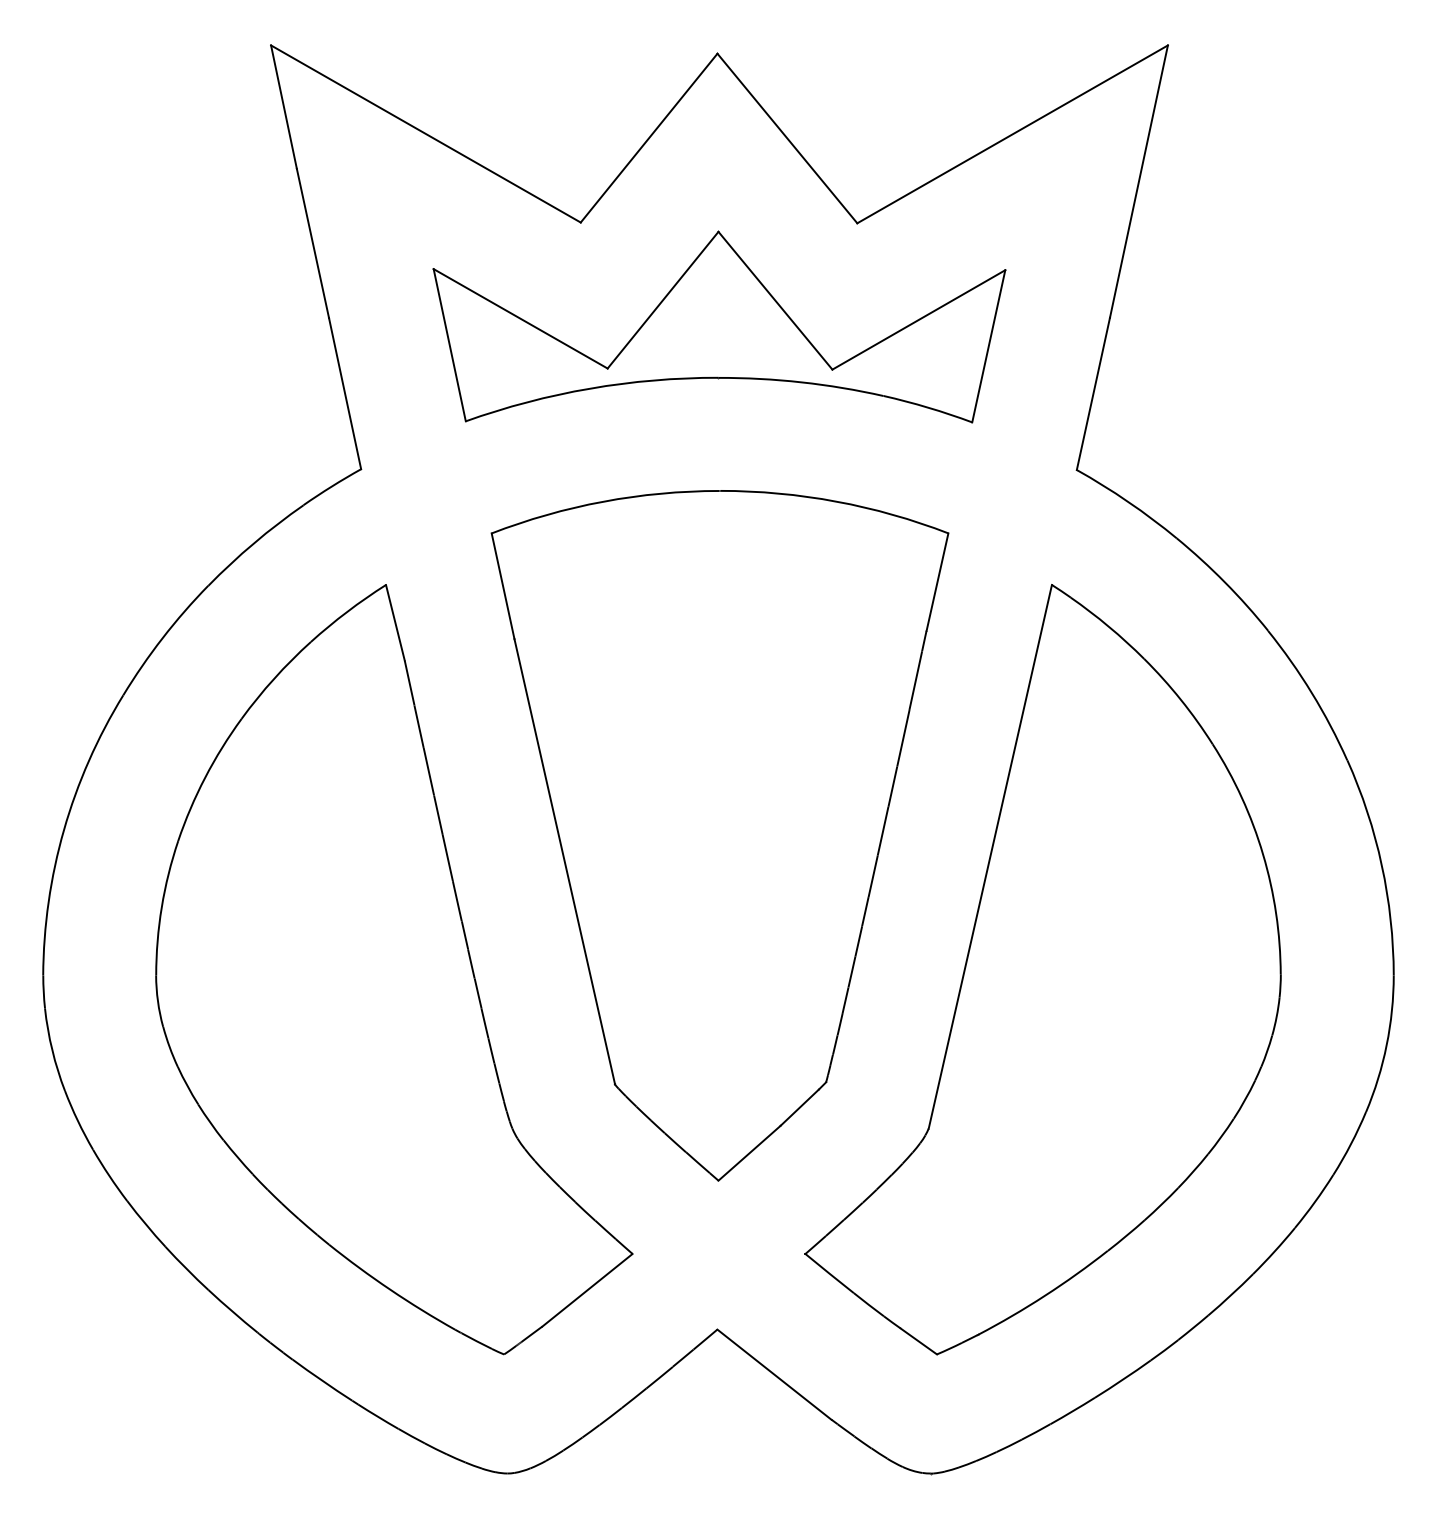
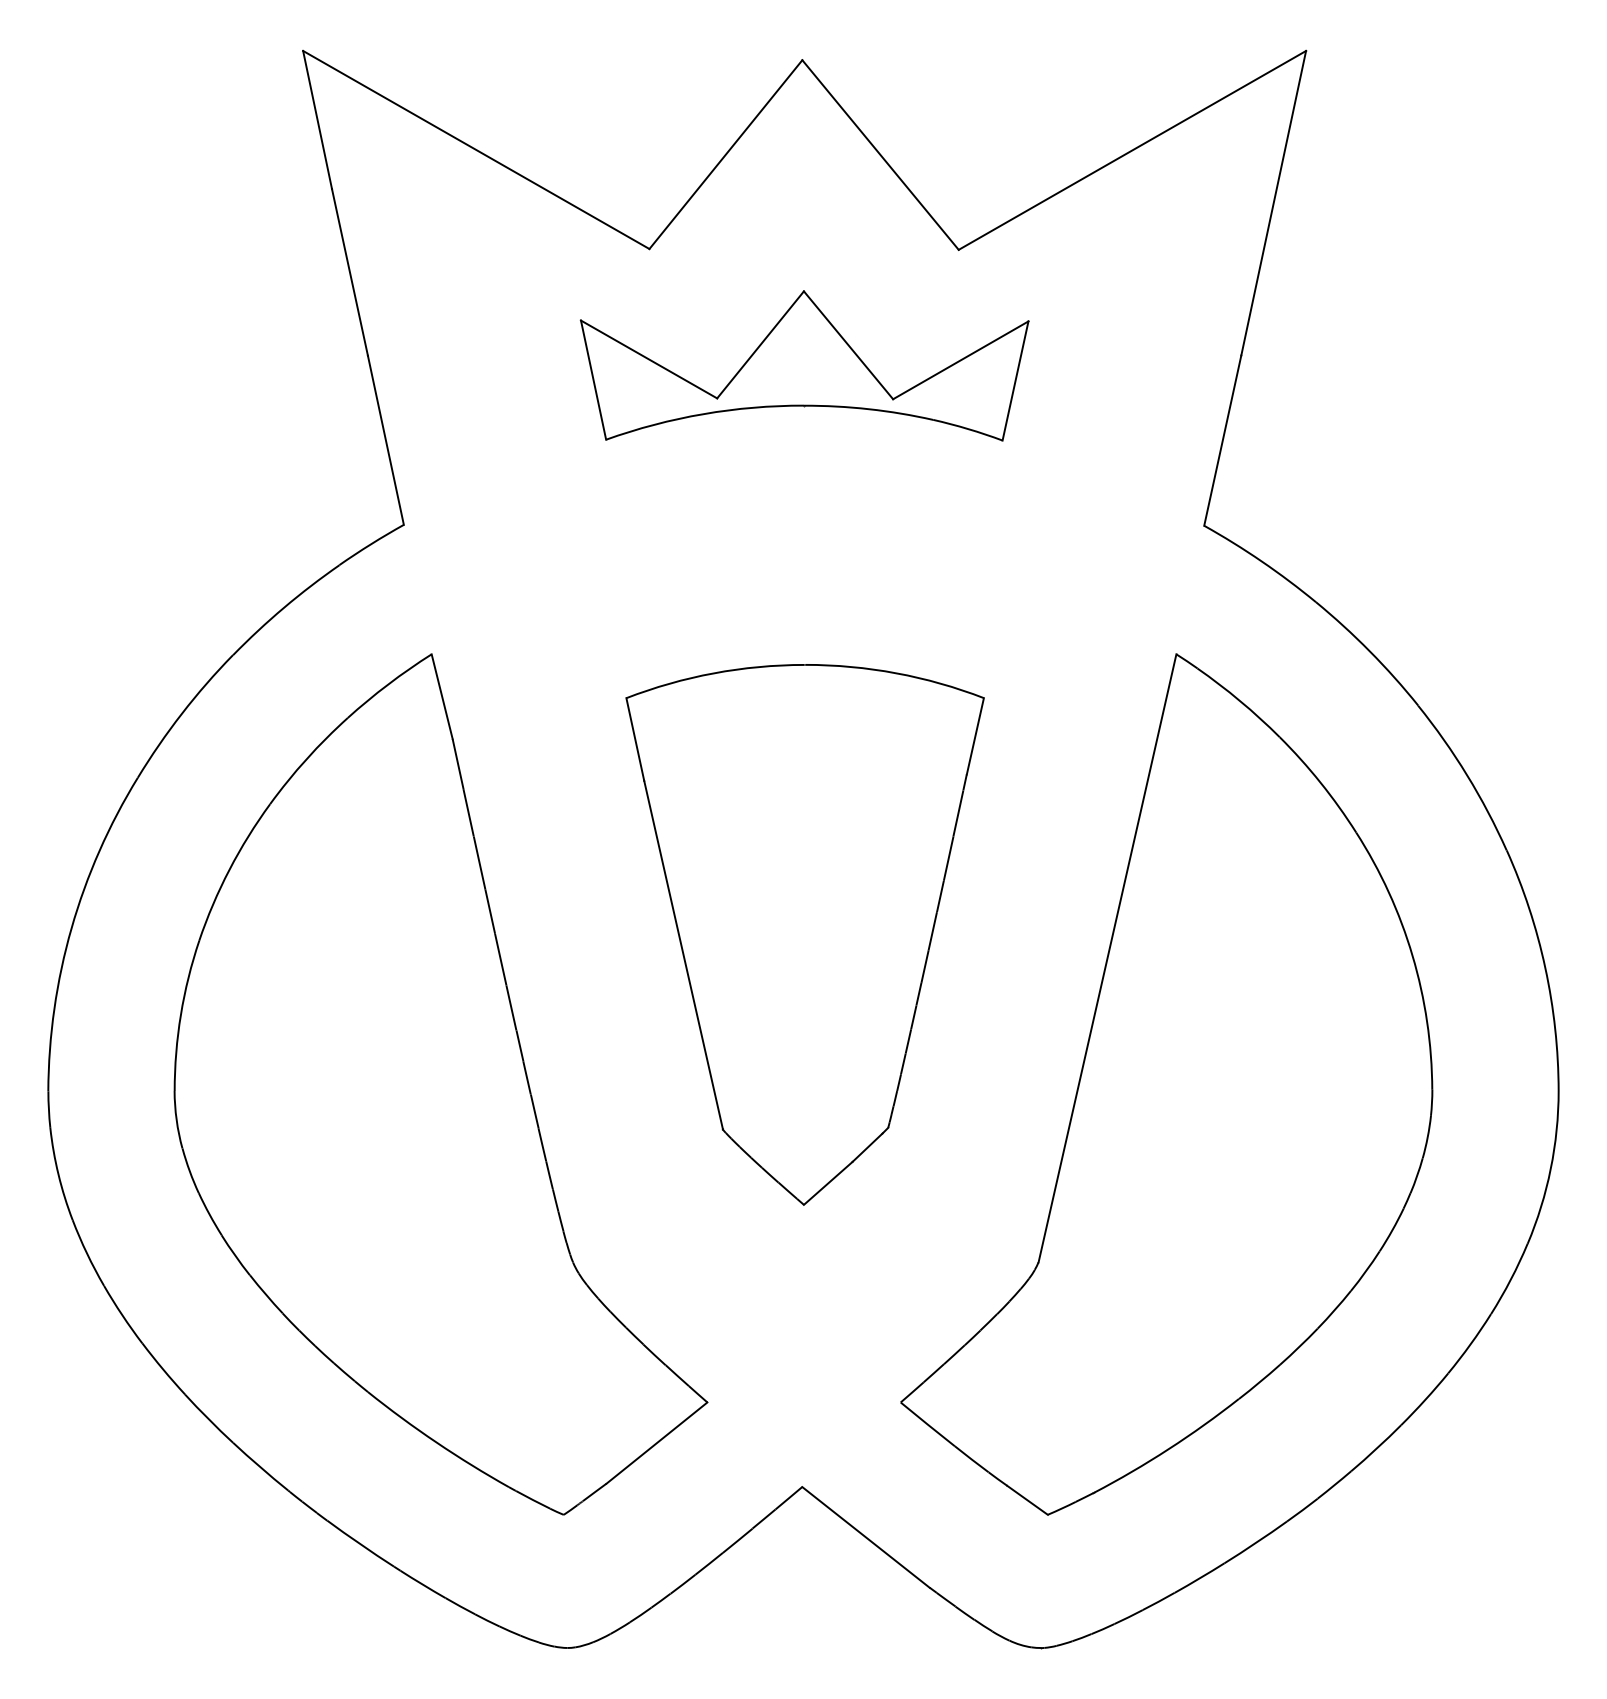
part: (719, 326) -> (804, 365), size x0.7
part: (719, 835) -> (804, 934), size x0.7

